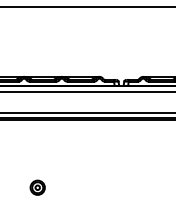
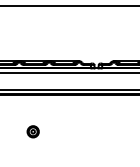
part: (37, 187) -> (33, 131), moved

